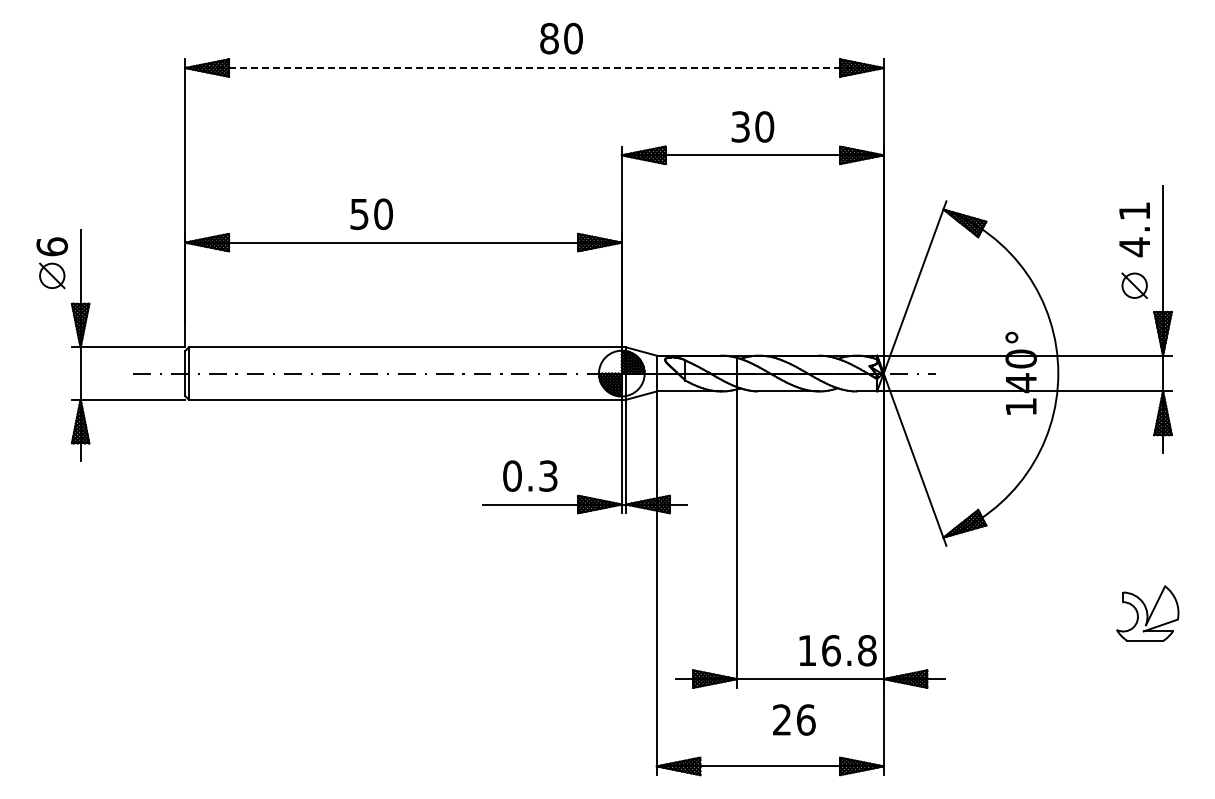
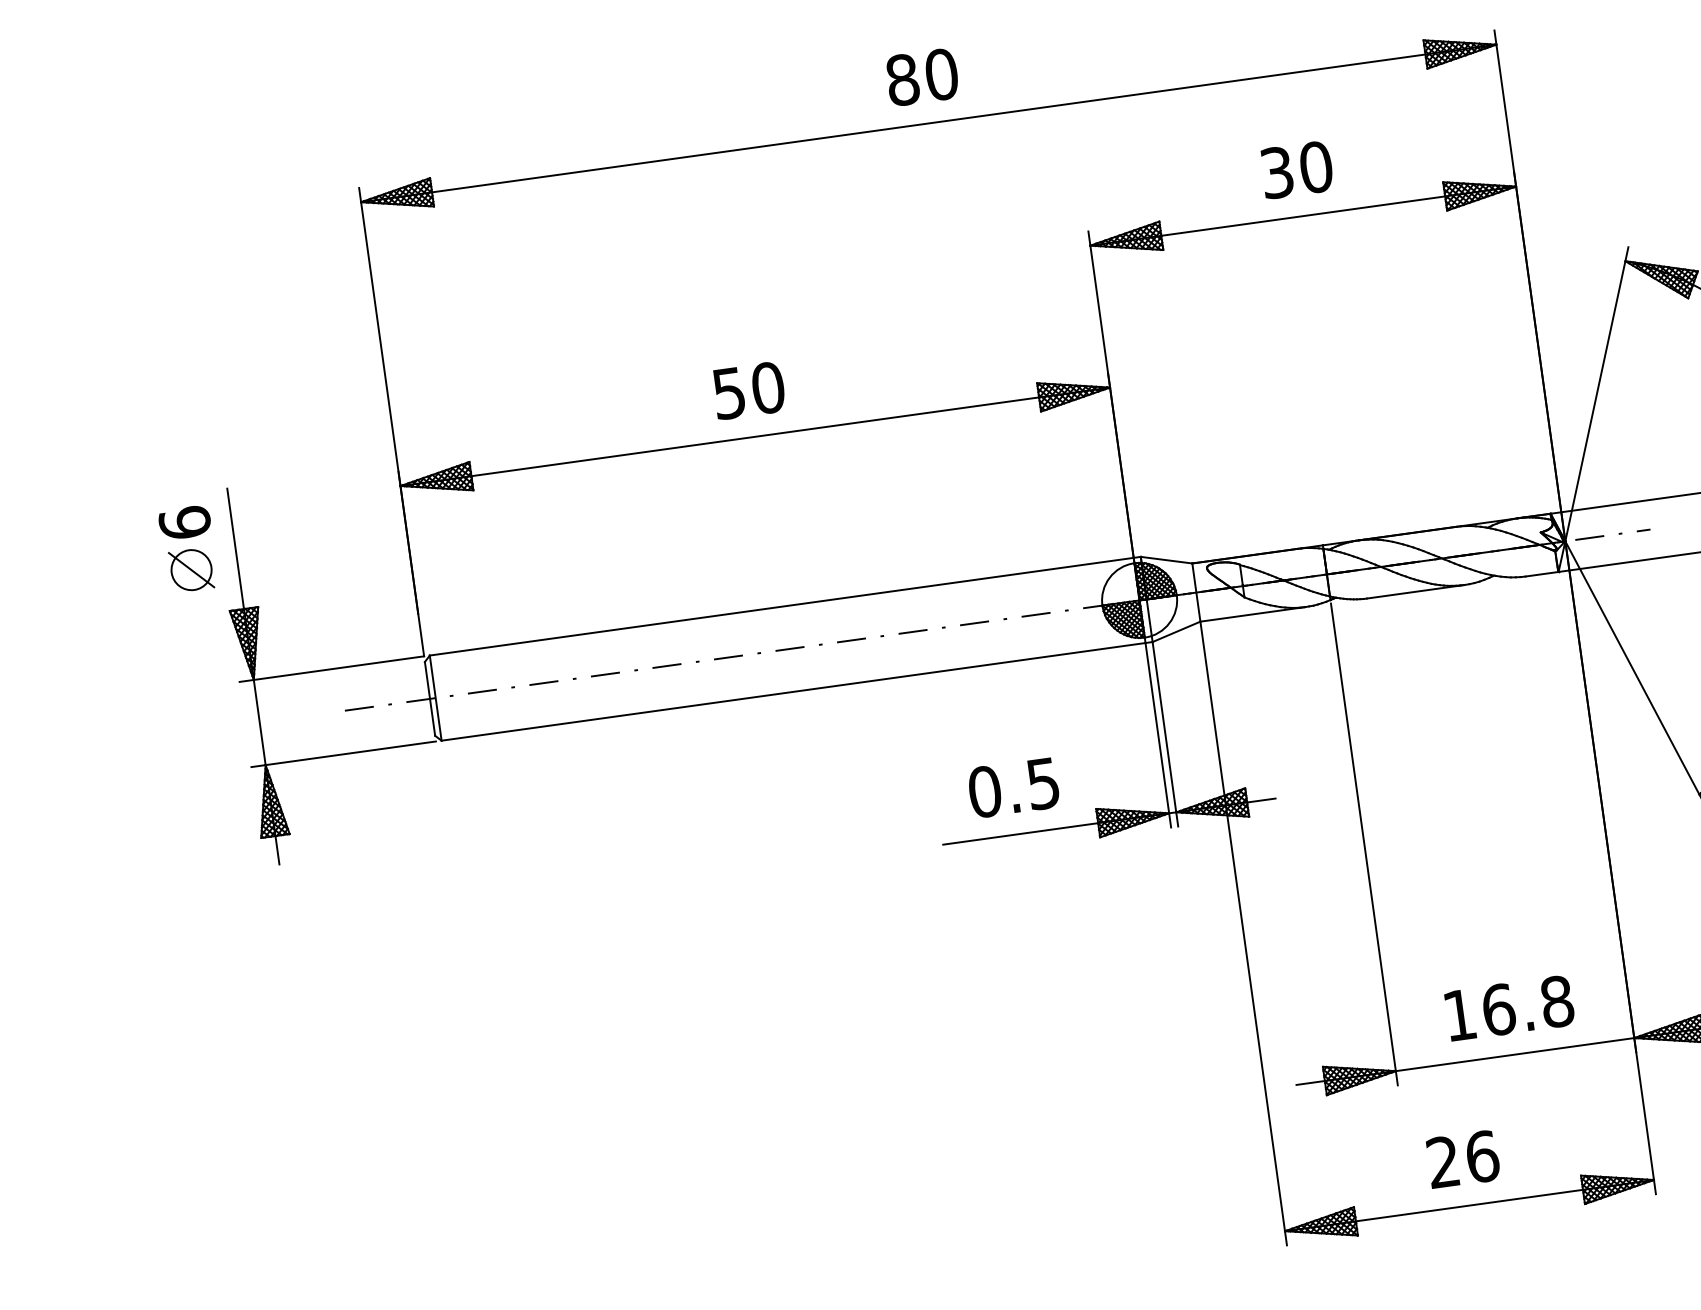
text: (561, 38) -> (922, 77), moved
line: (535, 68) -> (930, 123), dashed -> solid
text: (371, 213) -> (748, 389), moved
text: (548, 475) -> (1043, 782), 0.3 -> 0.5
text: (837, 650) -> (1508, 1008), moved
text: (794, 719) -> (1463, 1158), moved

